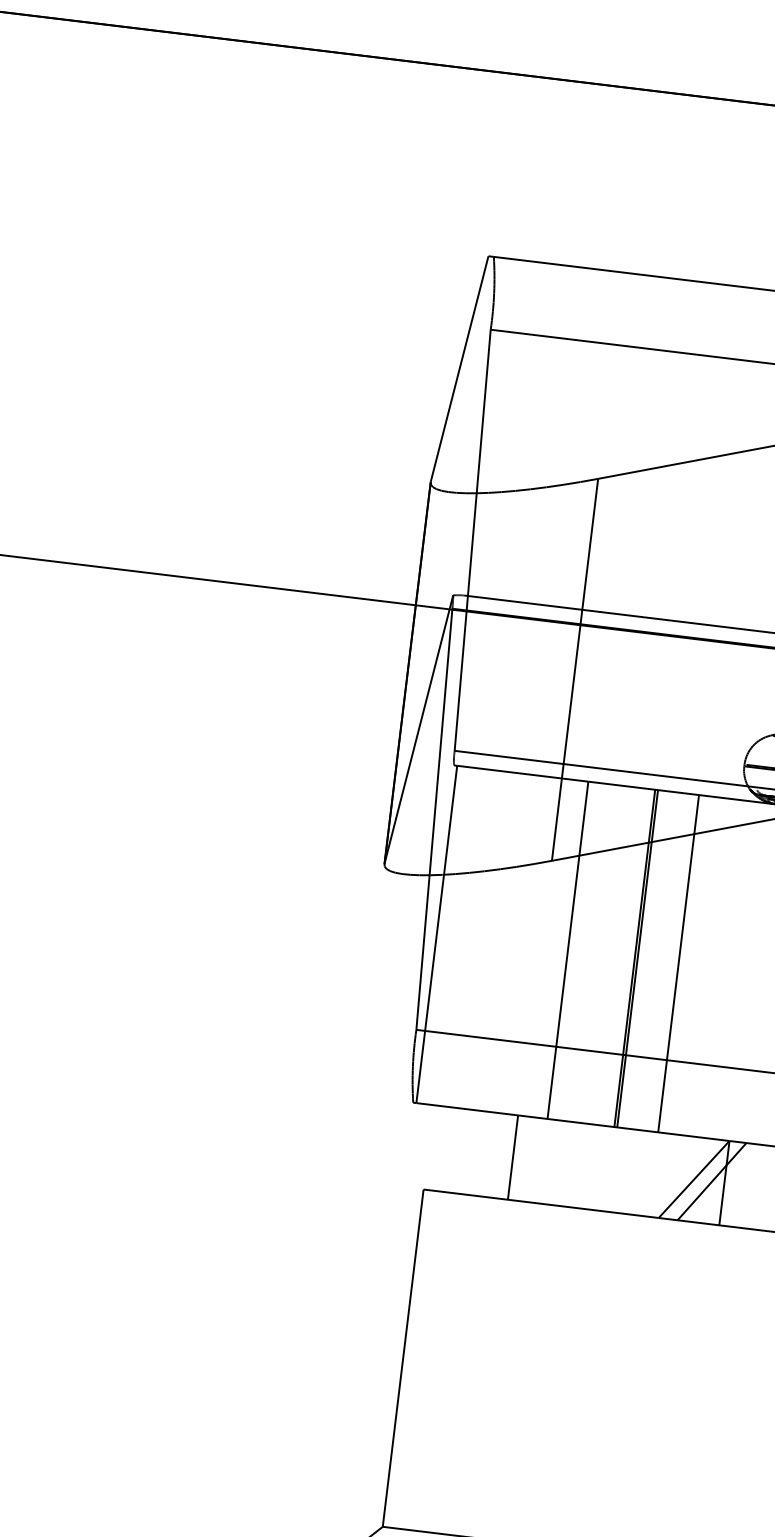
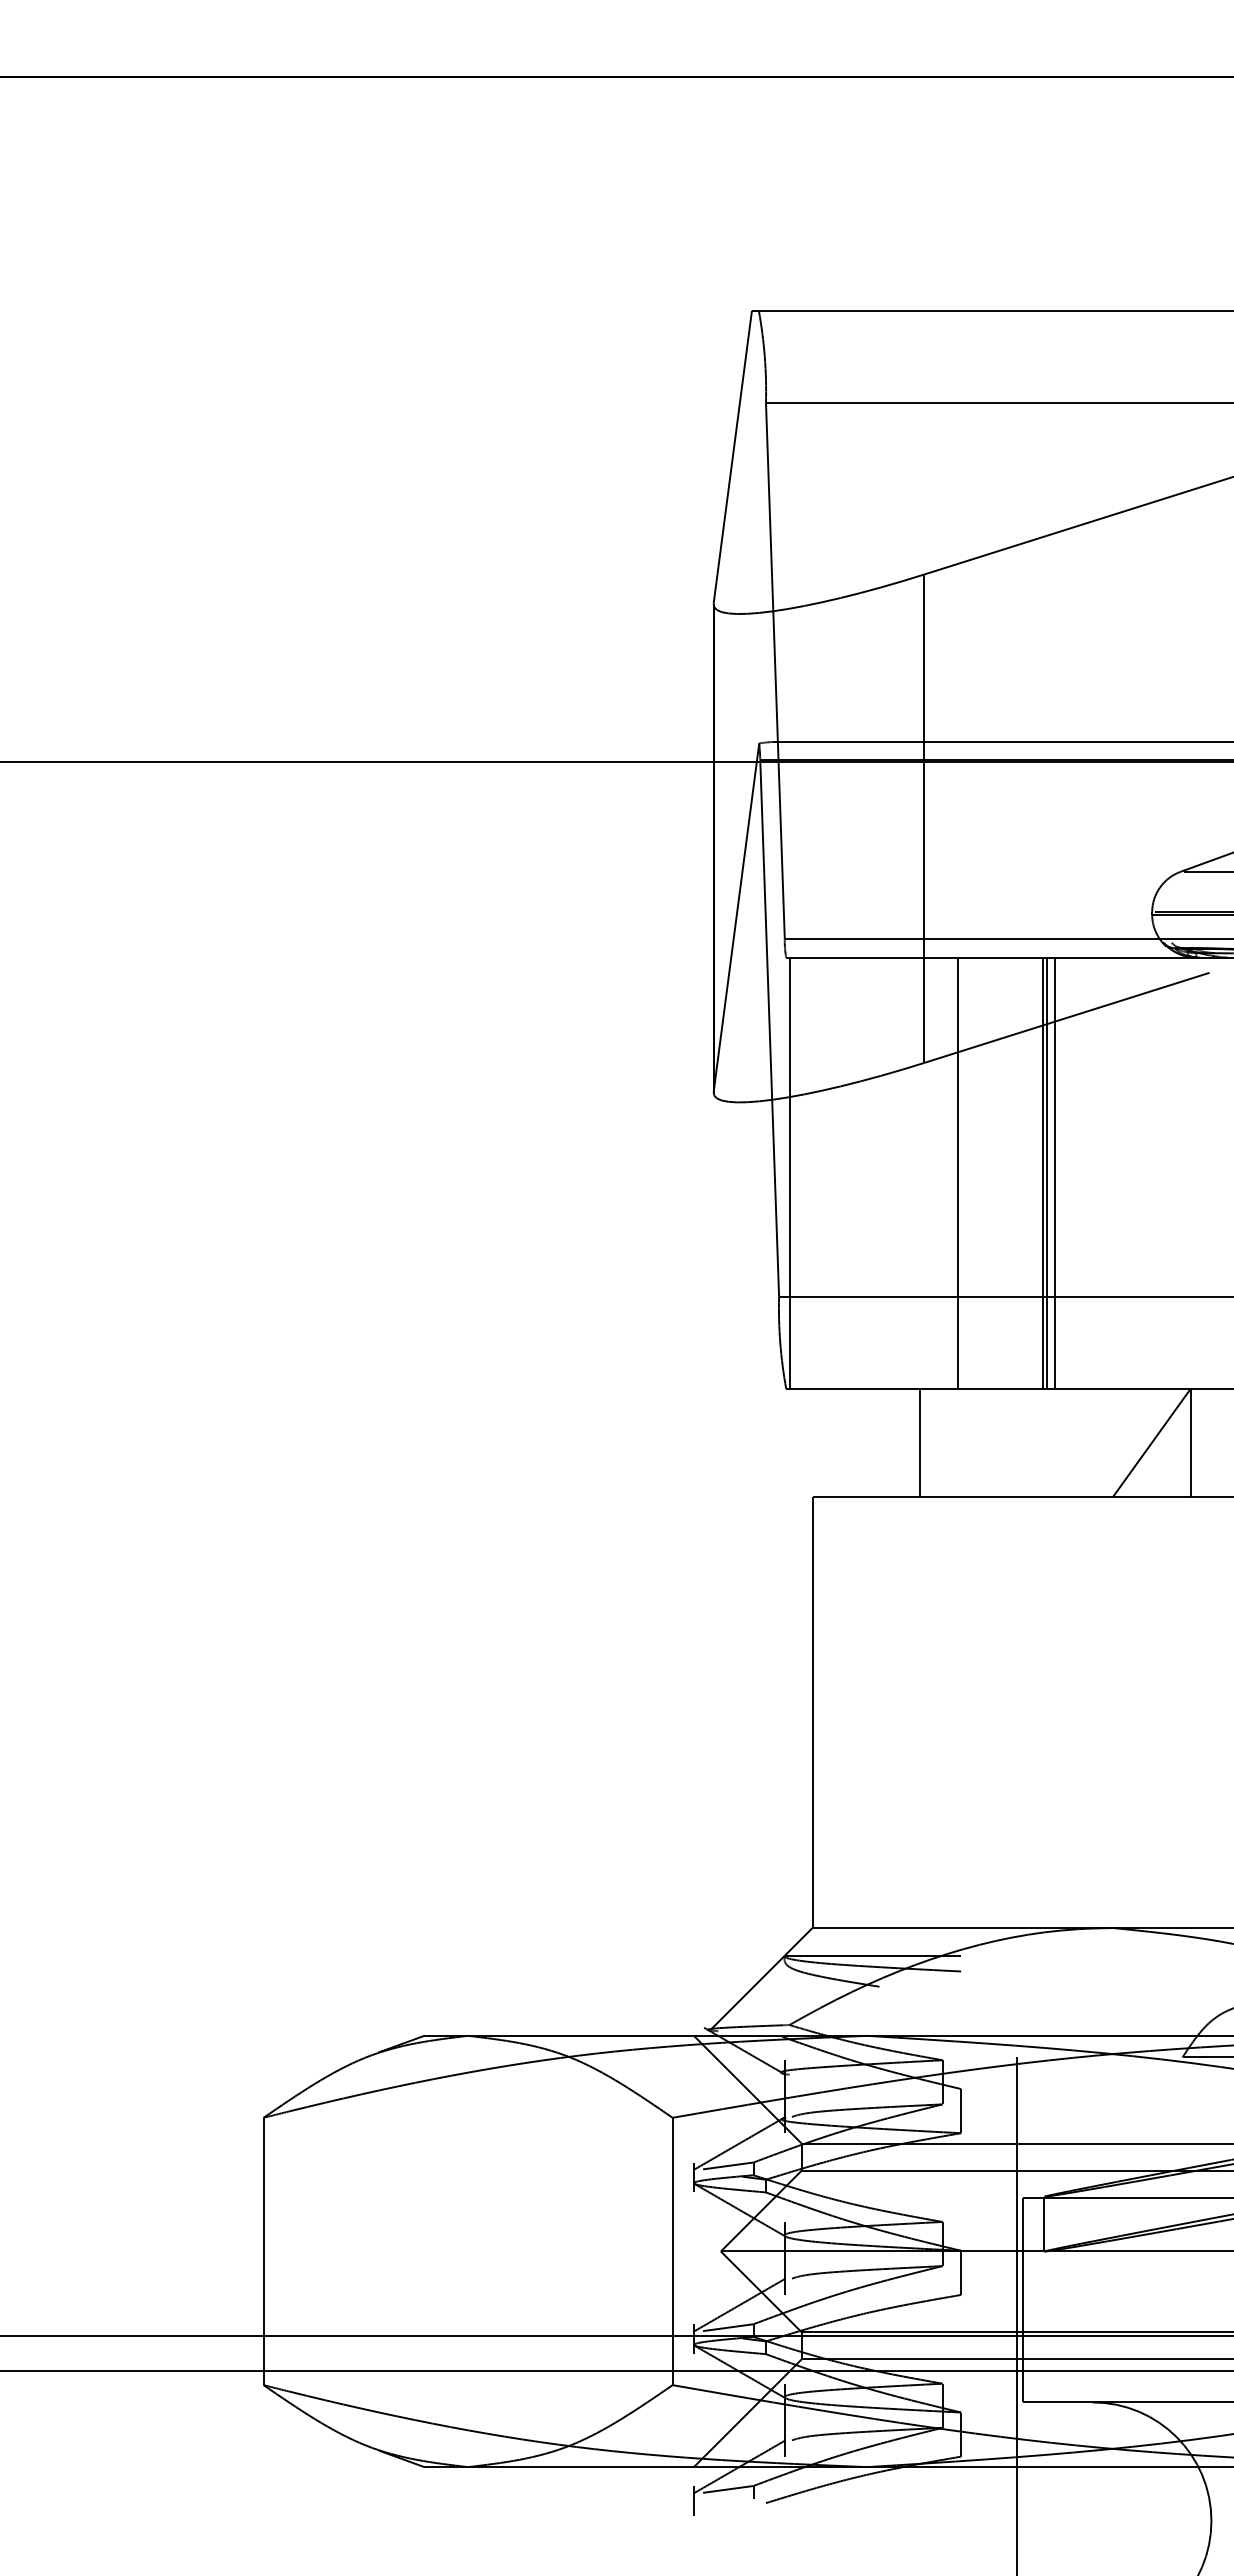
line: (678, 963) -> (1055, 1172), moved
line: (711, 1181) -> (1174, 1442), removed

